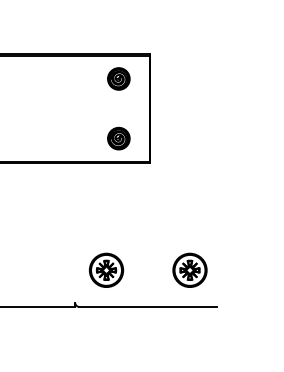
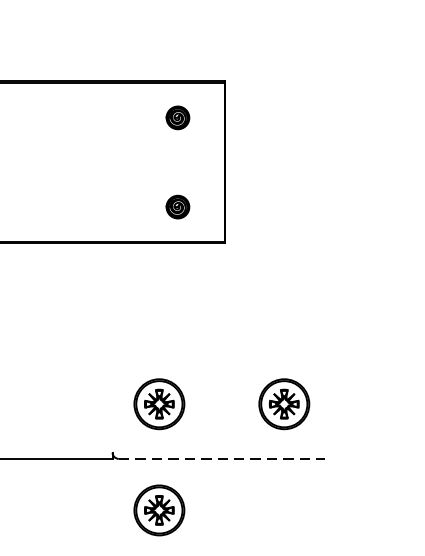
part: (118, 78) -> (177, 117), size x0.7
part: (118, 138) -> (177, 206), size x0.7
line: (148, 306) -> (222, 458), solid -> dashed
part: (106, 340) -> (159, 509), added

